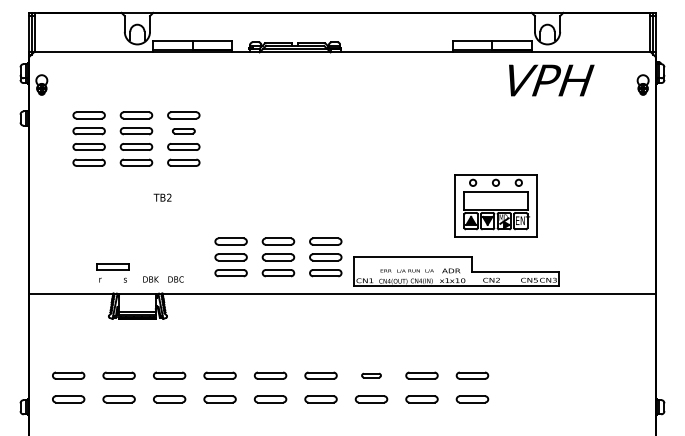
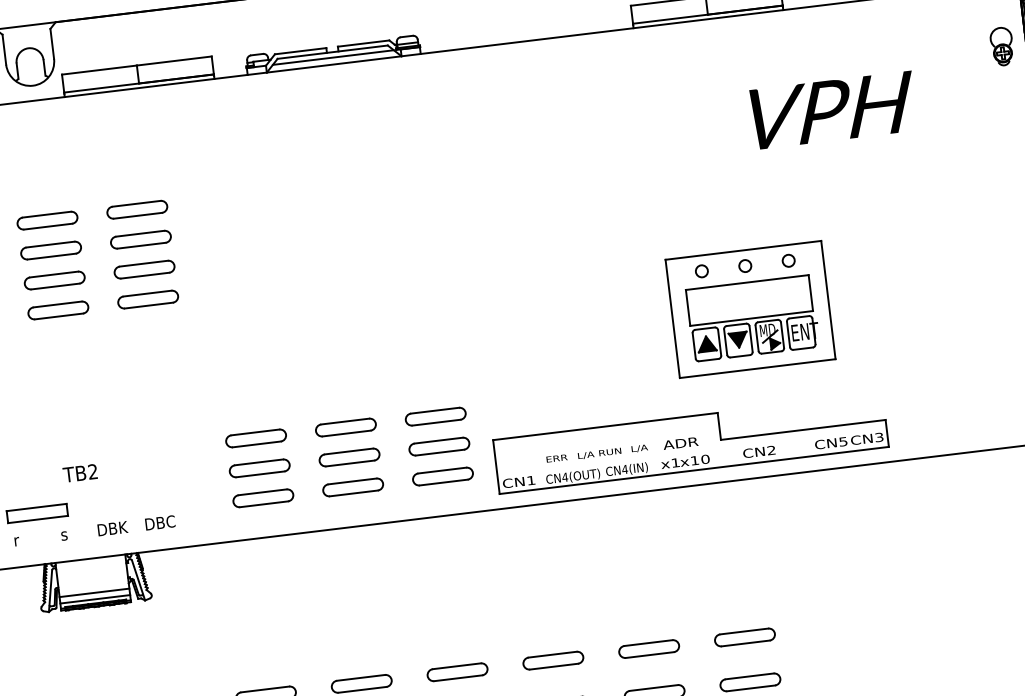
text: (551, 80) -> (833, 110), moved
part: (183, 131) -> (140, 240), size x1.43
text: (162, 197) -> (80, 472), moved
part: (371, 375) -> (553, 660), size x1.67

